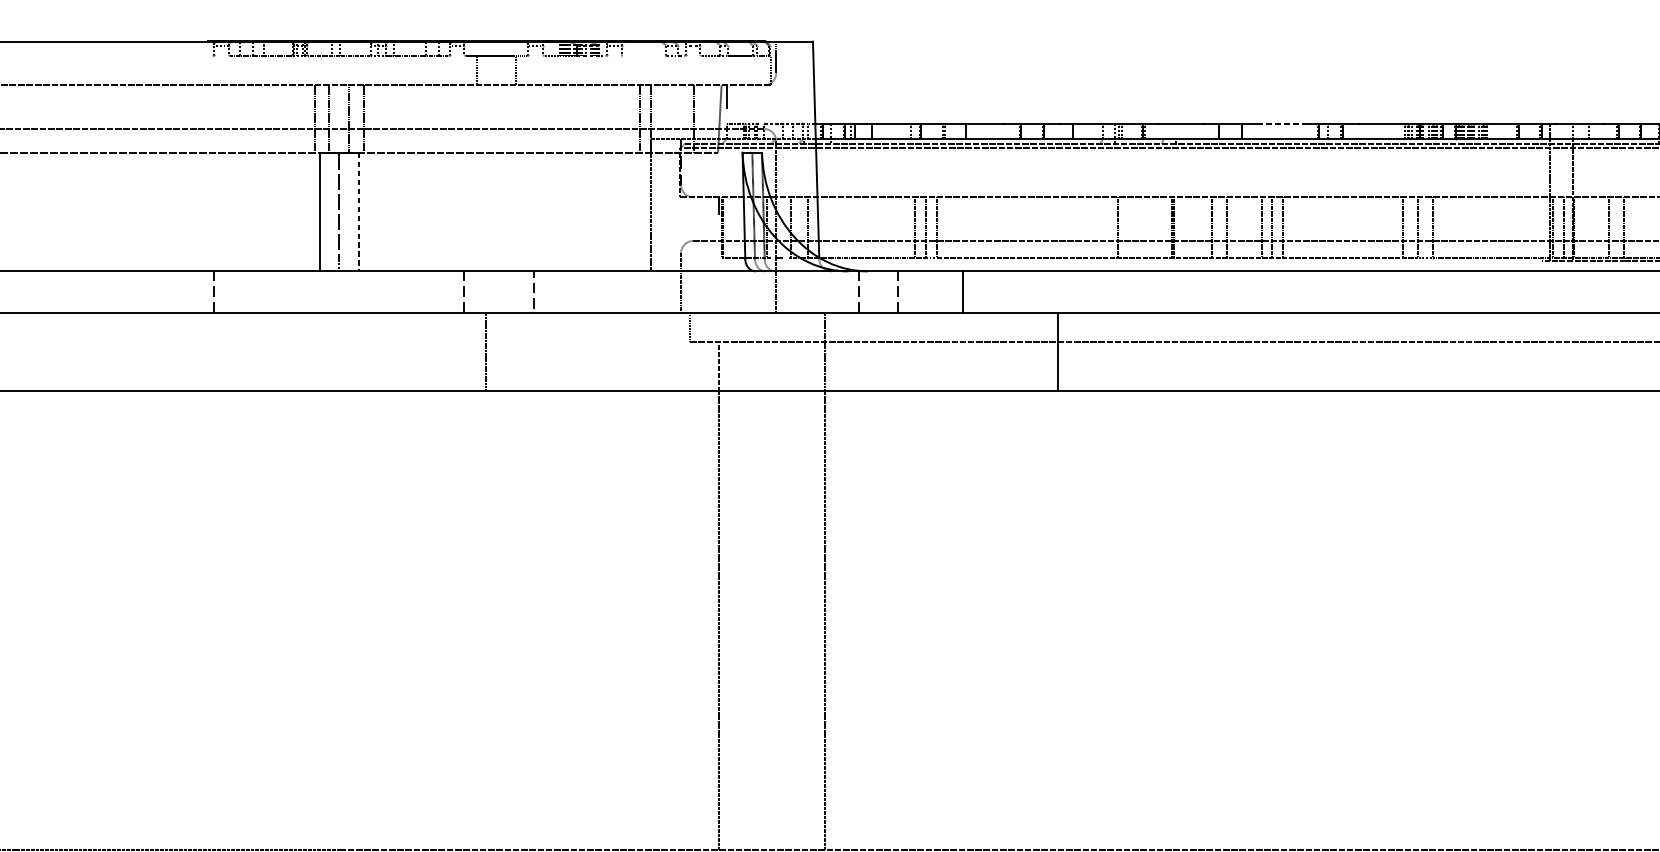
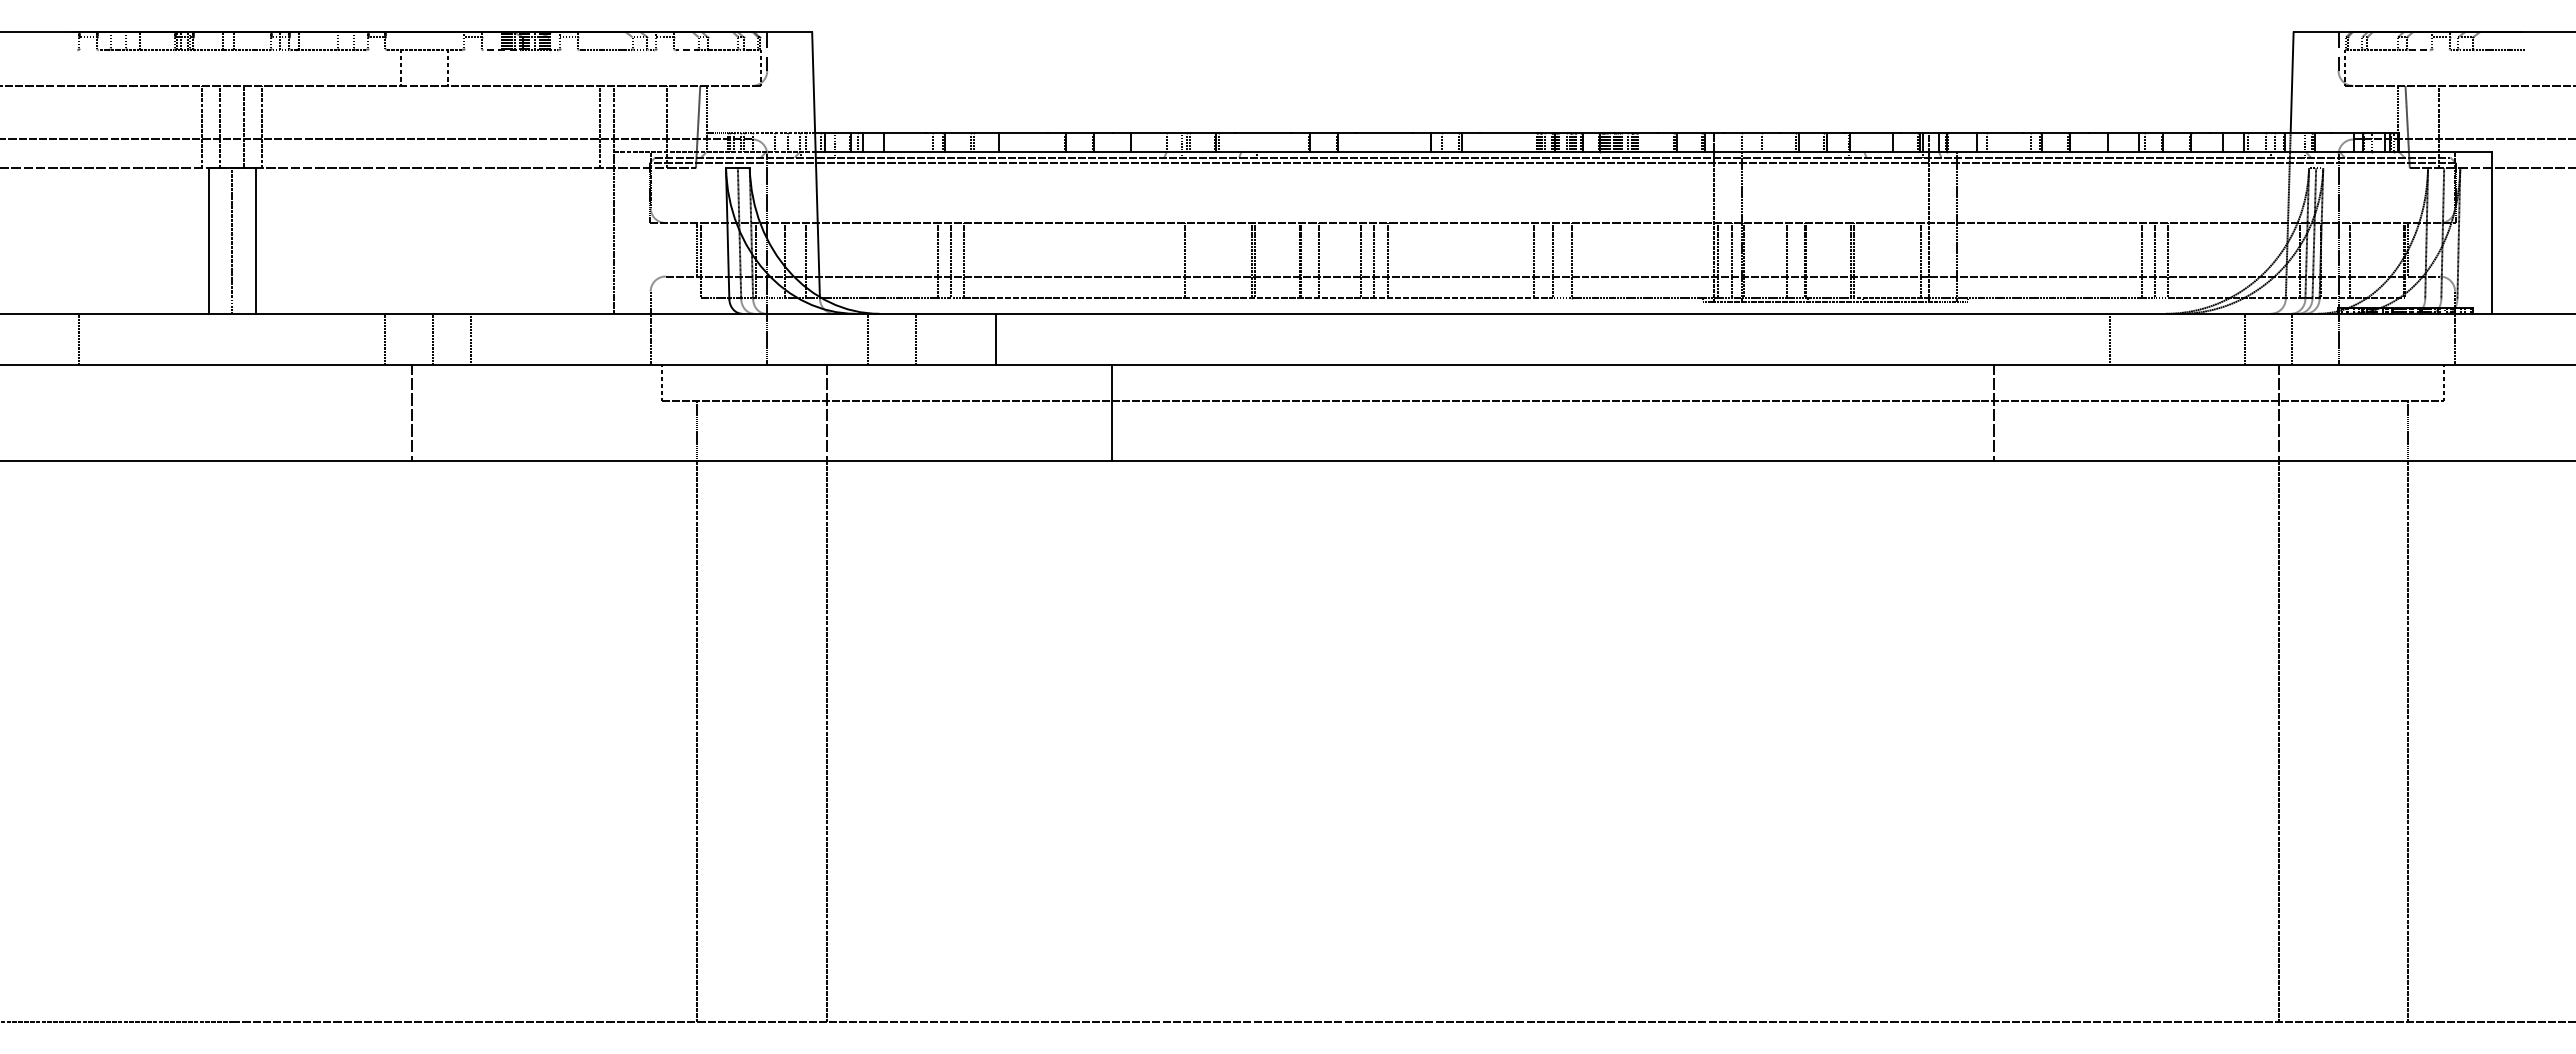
line: (644, 56) -> (605, 50), added
line: (1280, 124) -> (1384, 133), dashed -> solid
line: (359, 212) -> (256, 241), dashed -> solid
line: (502, 292) -> (432, 339), added

